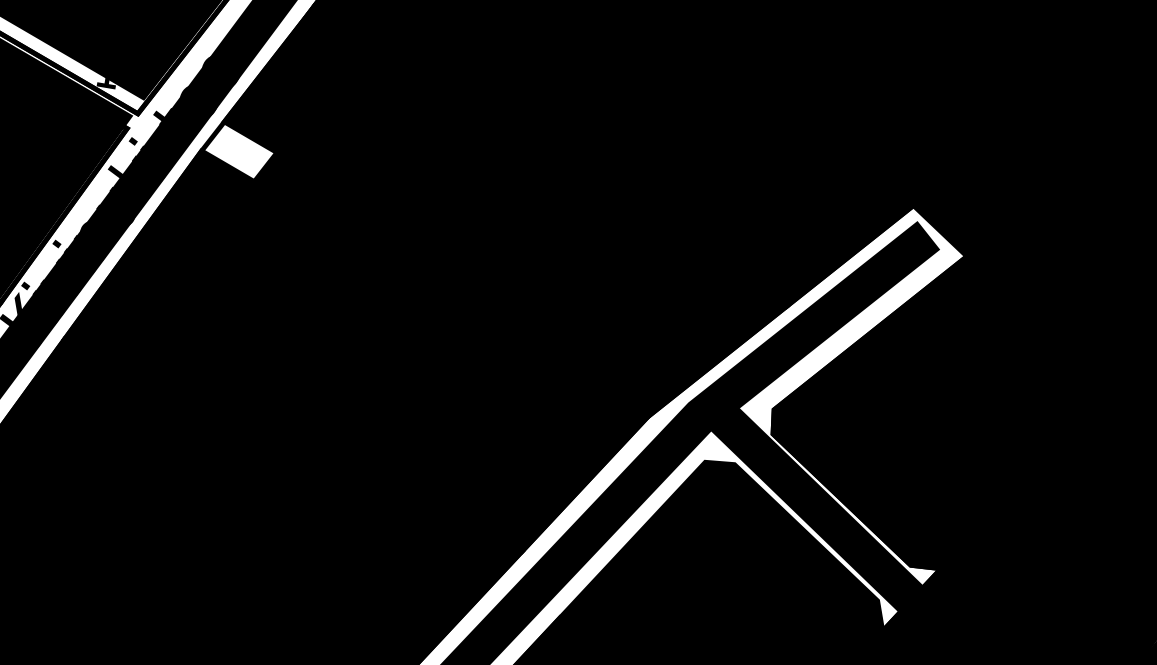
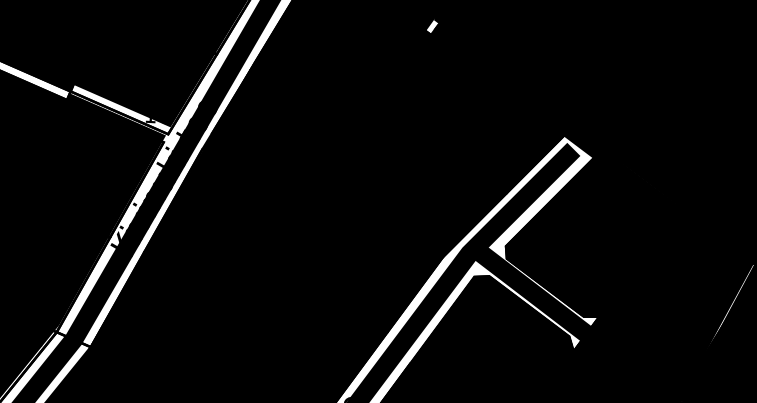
fill: (239, 151) -> (221, 147), added

